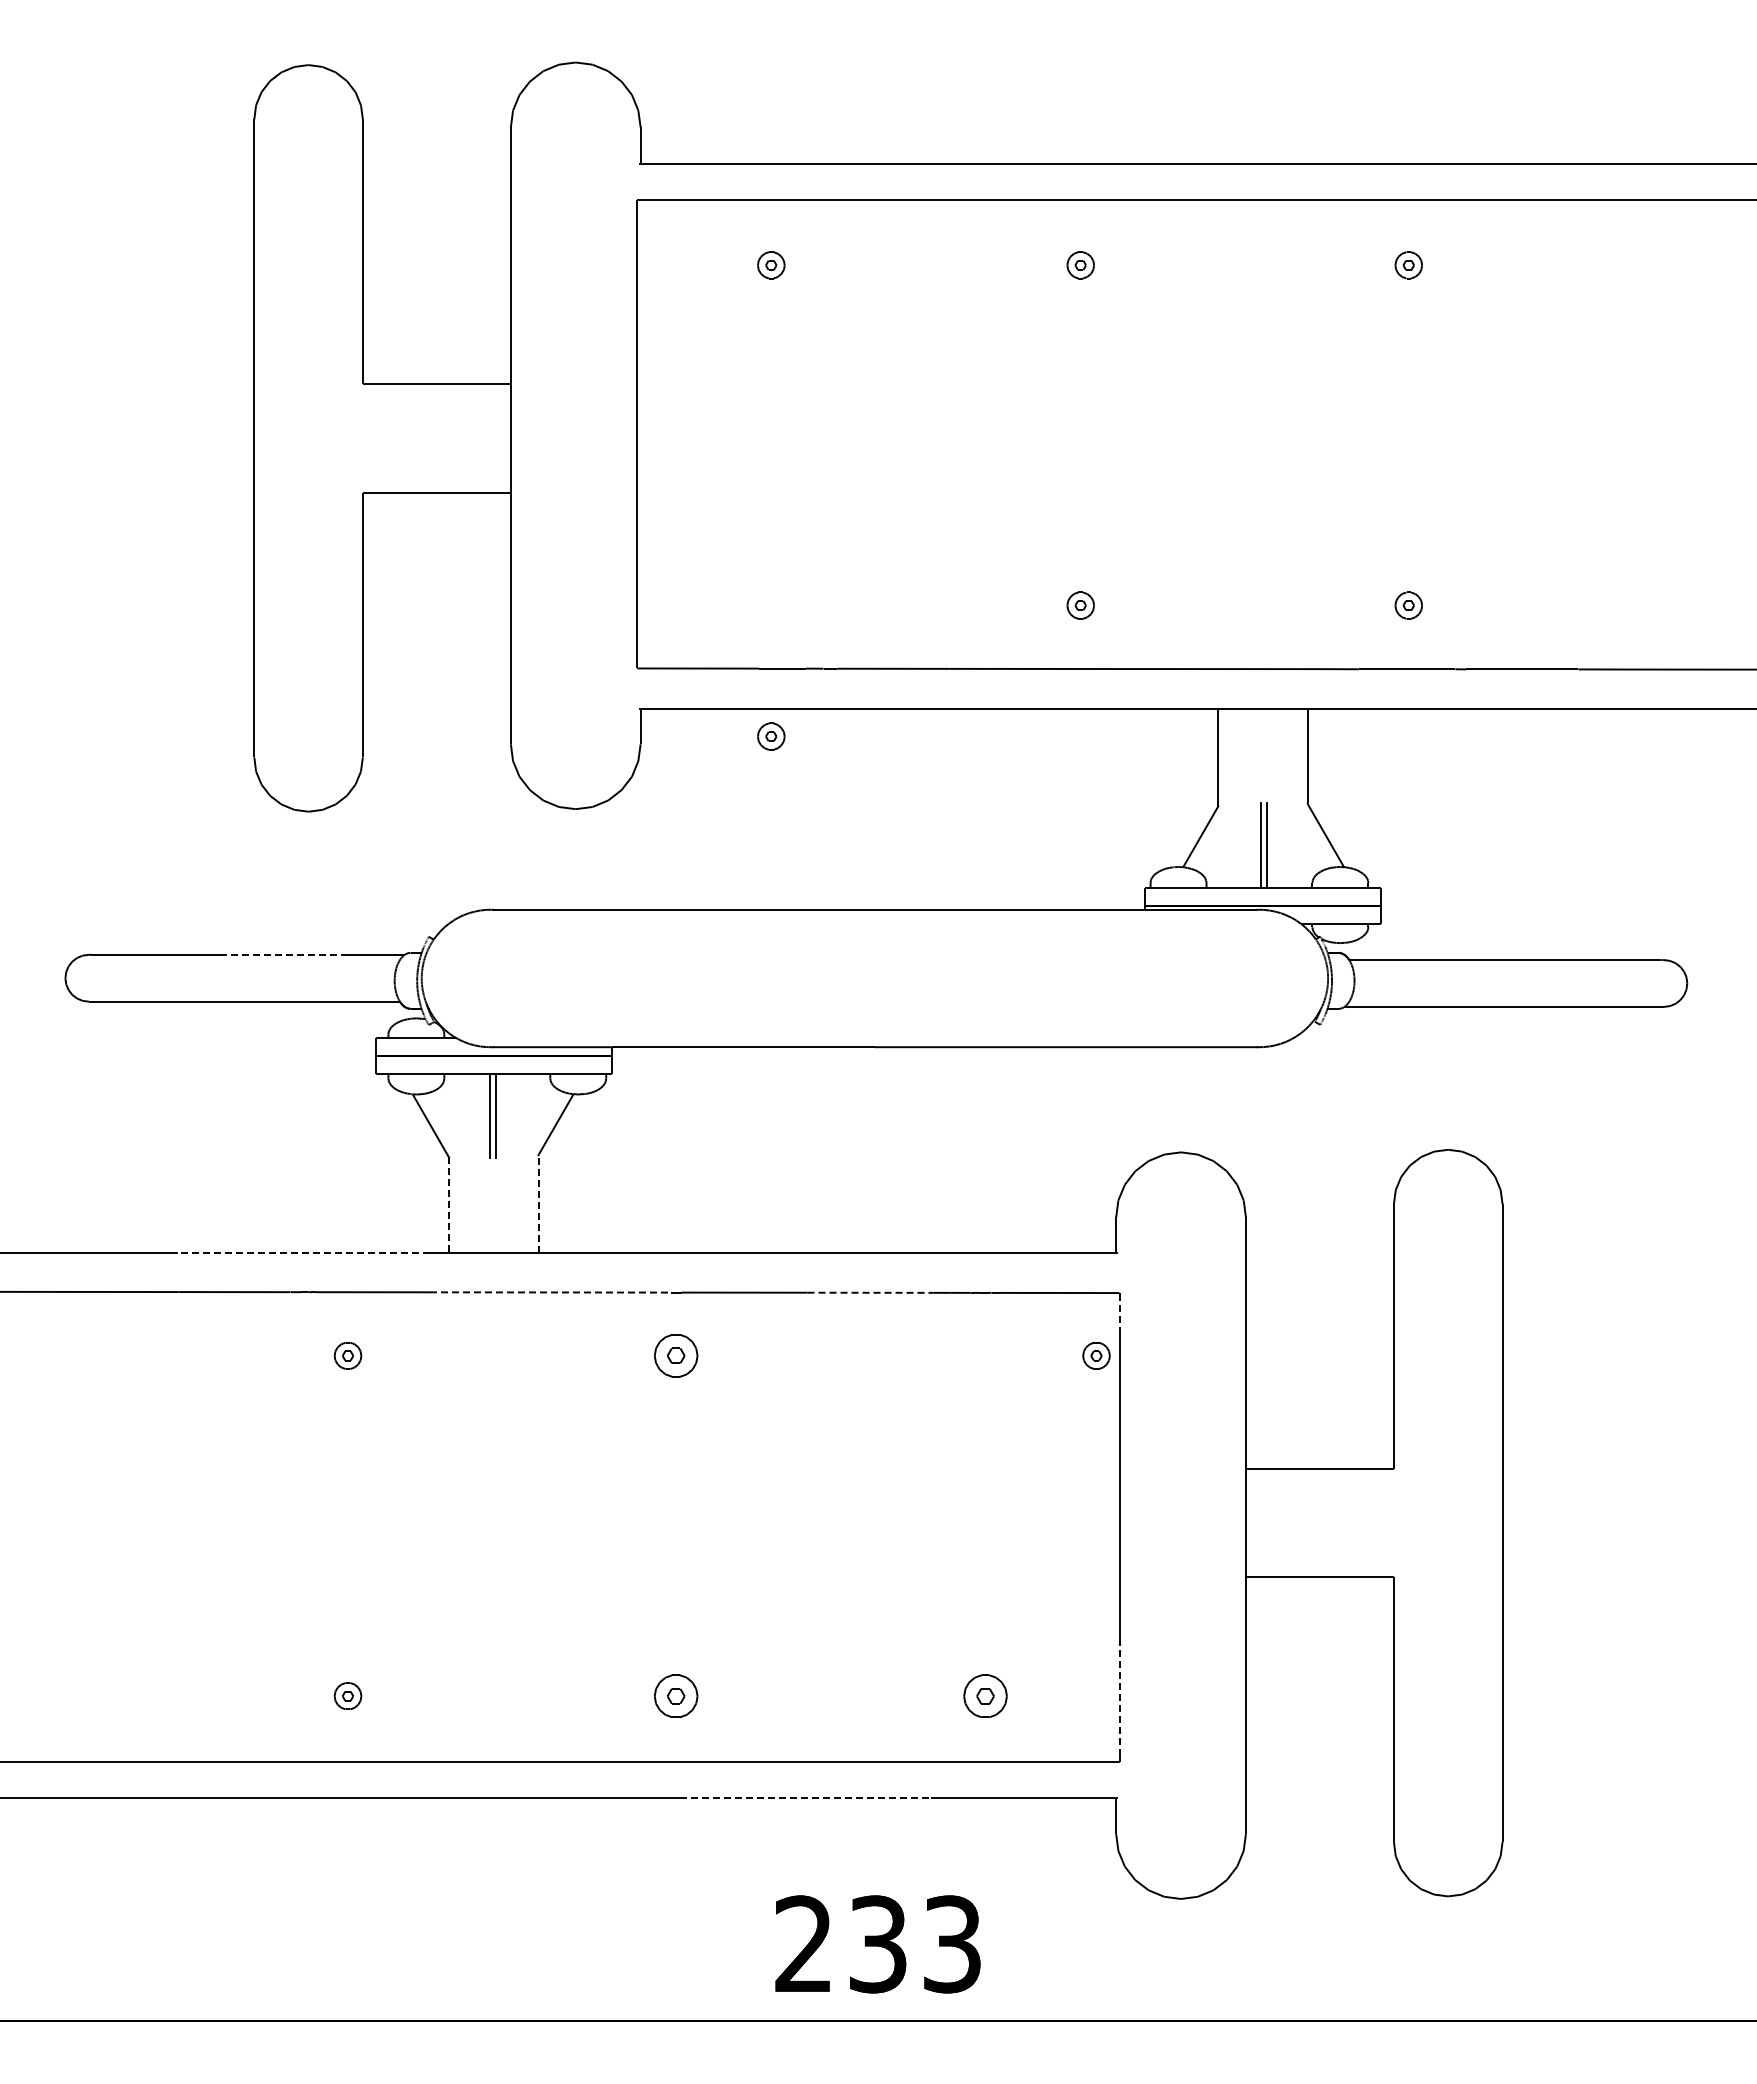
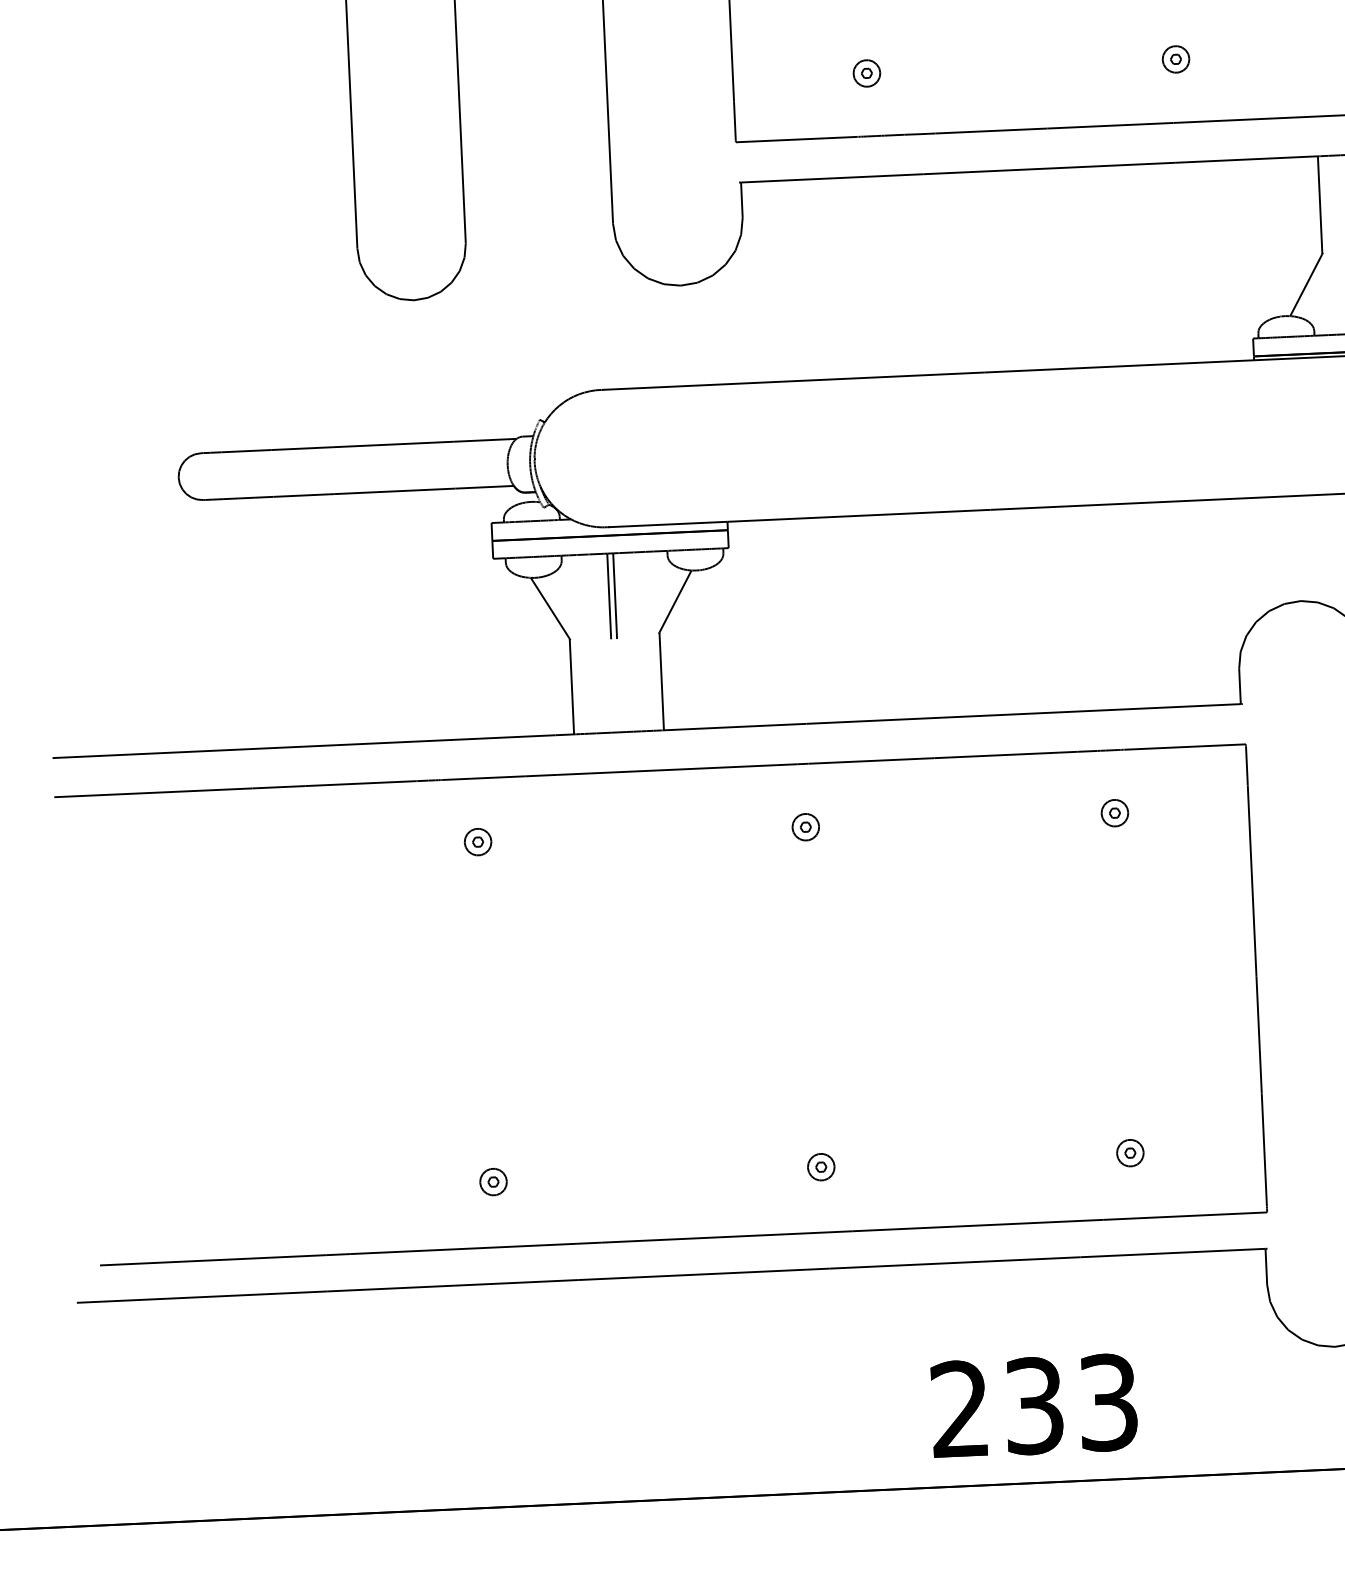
part: (771, 736) -> (867, 73), moved
line: (280, 954) -> (392, 444), dashed -> solid
line: (538, 1203) -> (661, 681), dashed -> solid
line: (448, 1204) -> (571, 686), dashed -> solid
line: (304, 1252) -> (429, 740), dashed -> solid
line: (550, 1292) -> (677, 769), dashed -> solid
line: (870, 1292) -> (997, 755), dashed -> solid
line: (1119, 1314) -> (1246, 765), dashed -> solid
part: (675, 1355) -> (805, 826), size x0.62
part: (1096, 1355) -> (1114, 812), moved
part: (675, 1695) -> (820, 1166), size x0.62
part: (985, 1695) -> (1130, 1152), size x0.62
line: (1119, 1698) -> (1264, 1149), dashed -> solid
line: (805, 1797) -> (955, 1262), dashed -> solid

